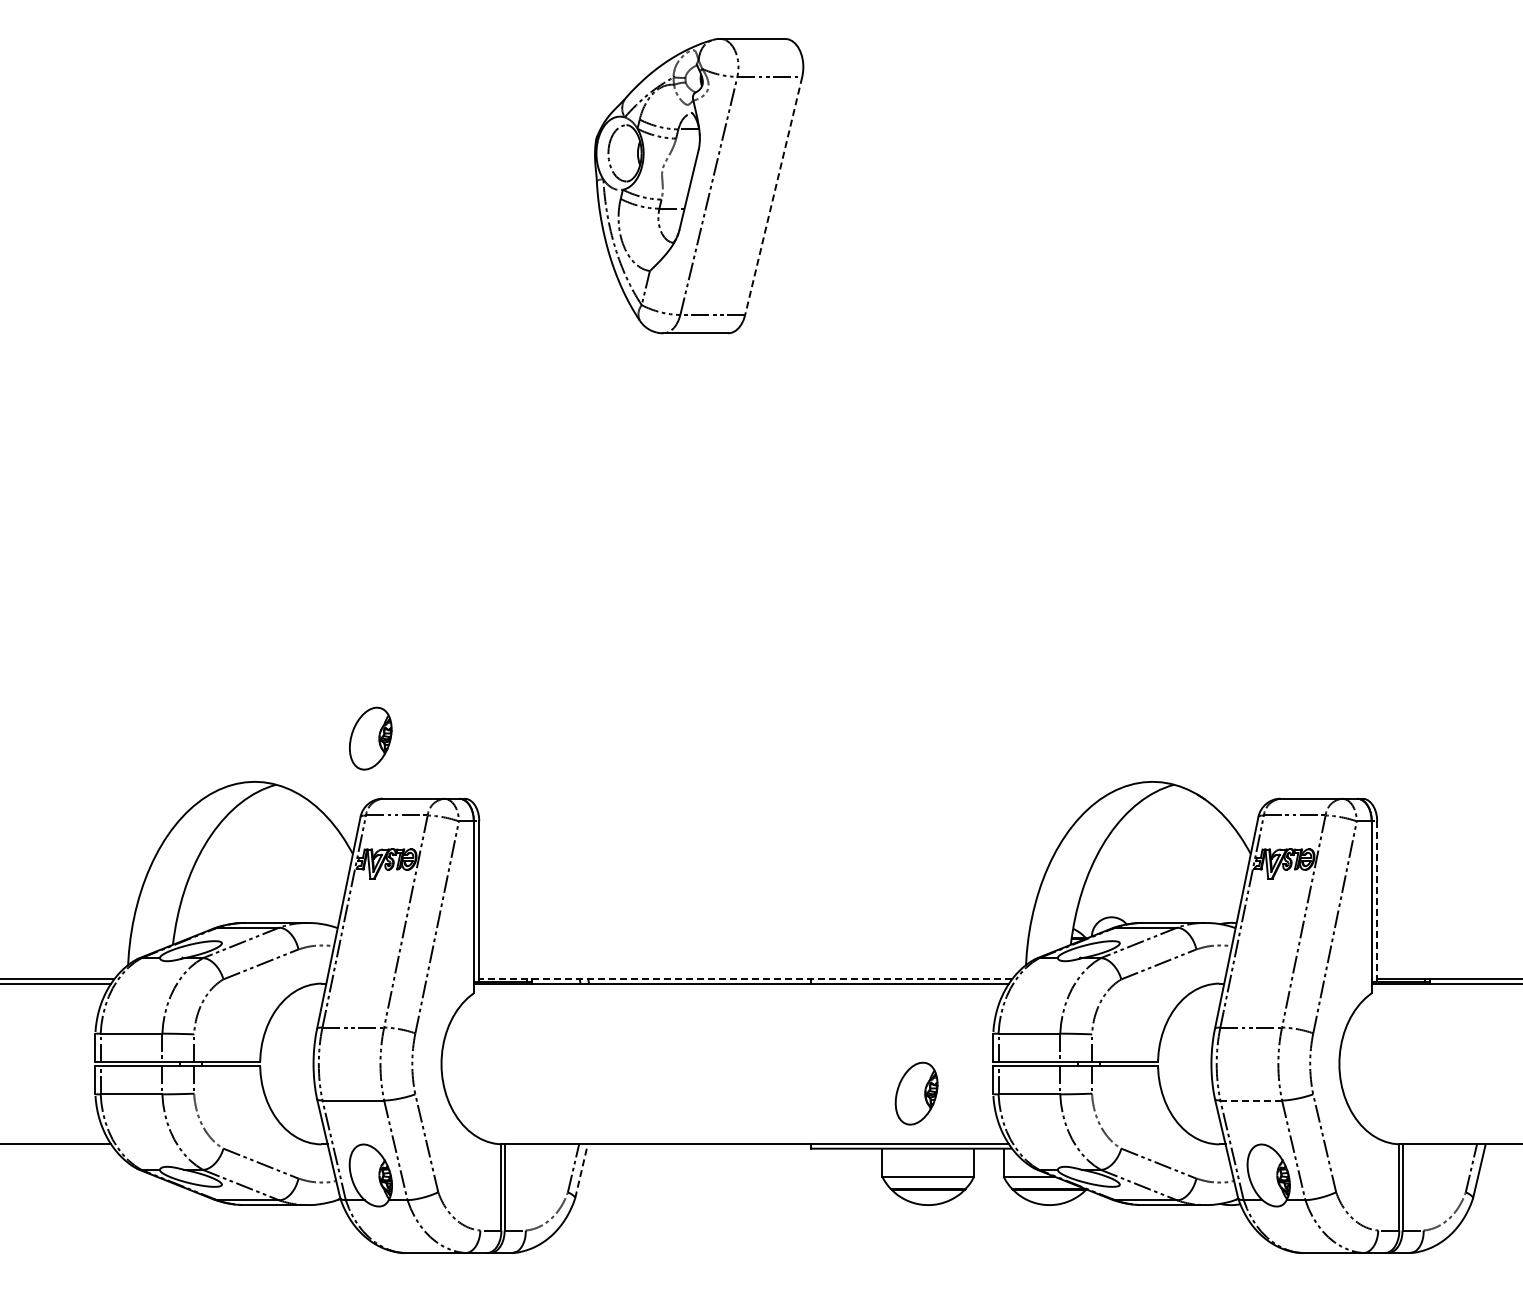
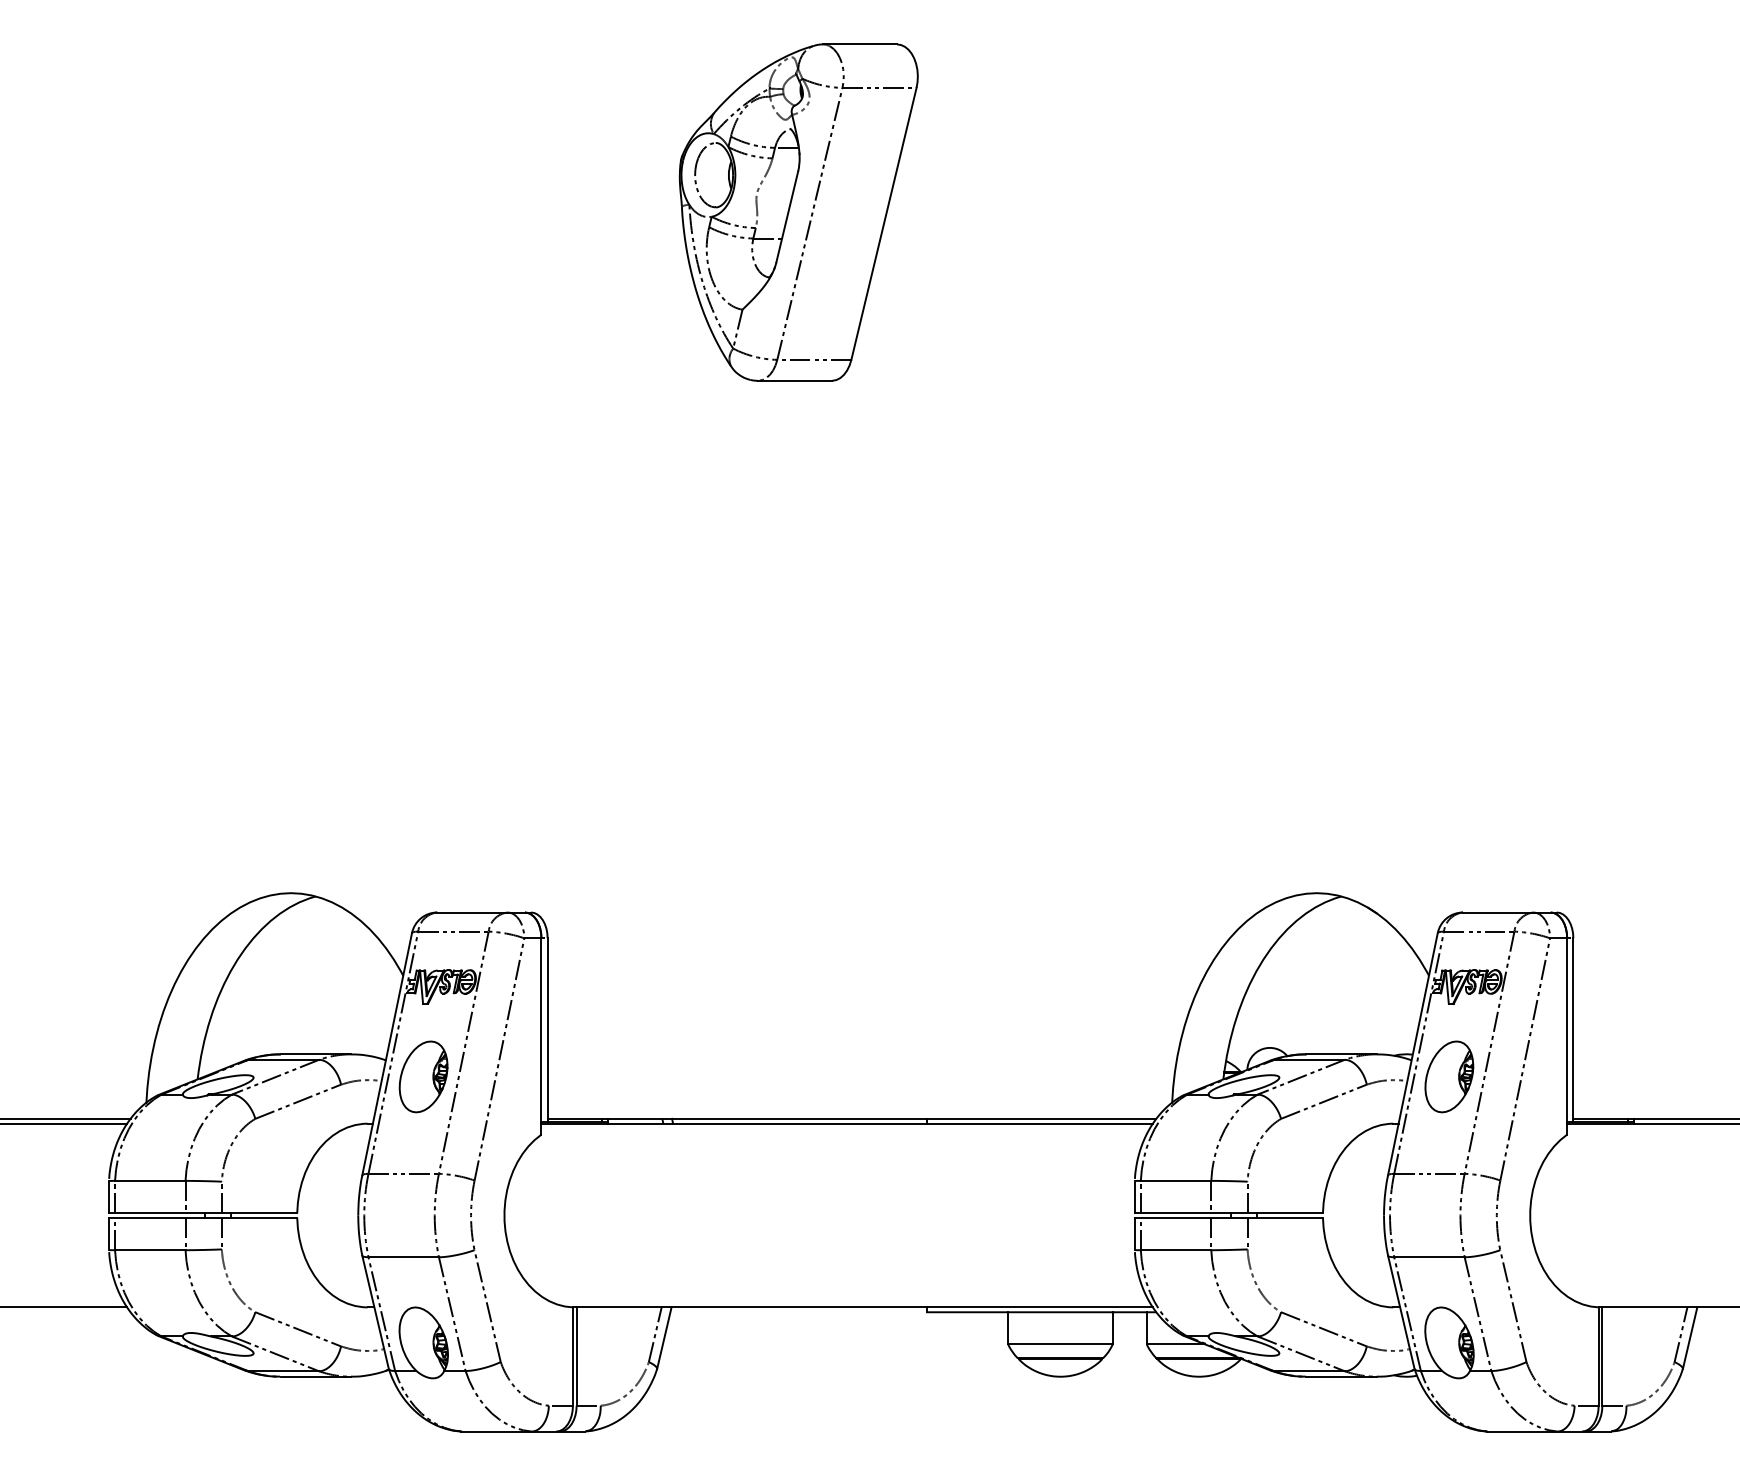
line: (773, 196) -> (883, 224), dashed -> solid
part: (370, 738) -> (423, 1076), moved
line: (1377, 901) -> (1573, 1029), dashed -> solid
line: (745, 979) -> (851, 1118), dashed -> solid
part: (916, 1093) -> (1449, 1076), moved
line: (1251, 1100) -> (1429, 1257), dashed -> solid
line: (581, 1171) -> (664, 1338), dashed -> solid

